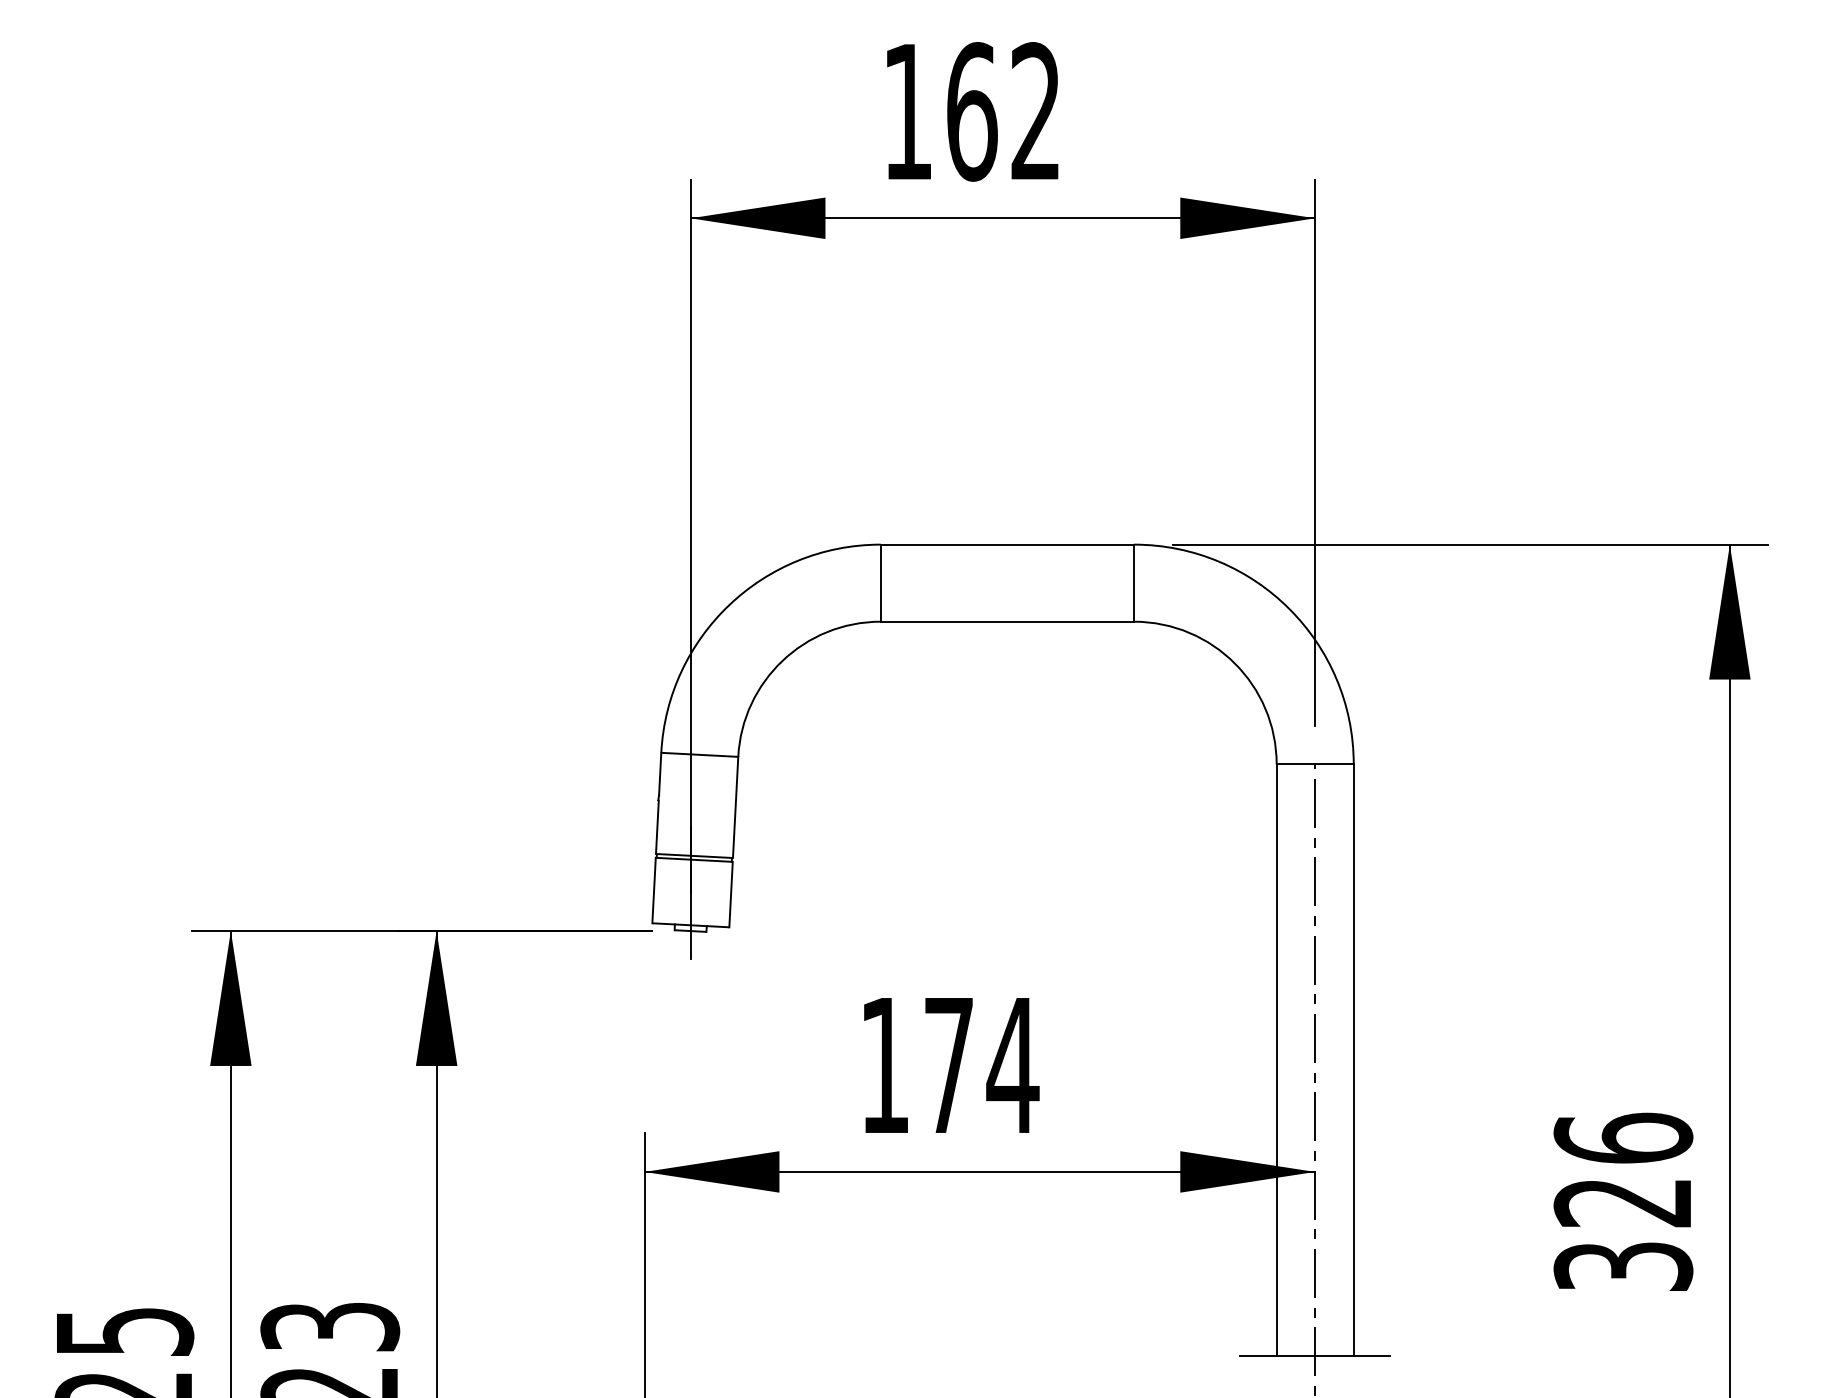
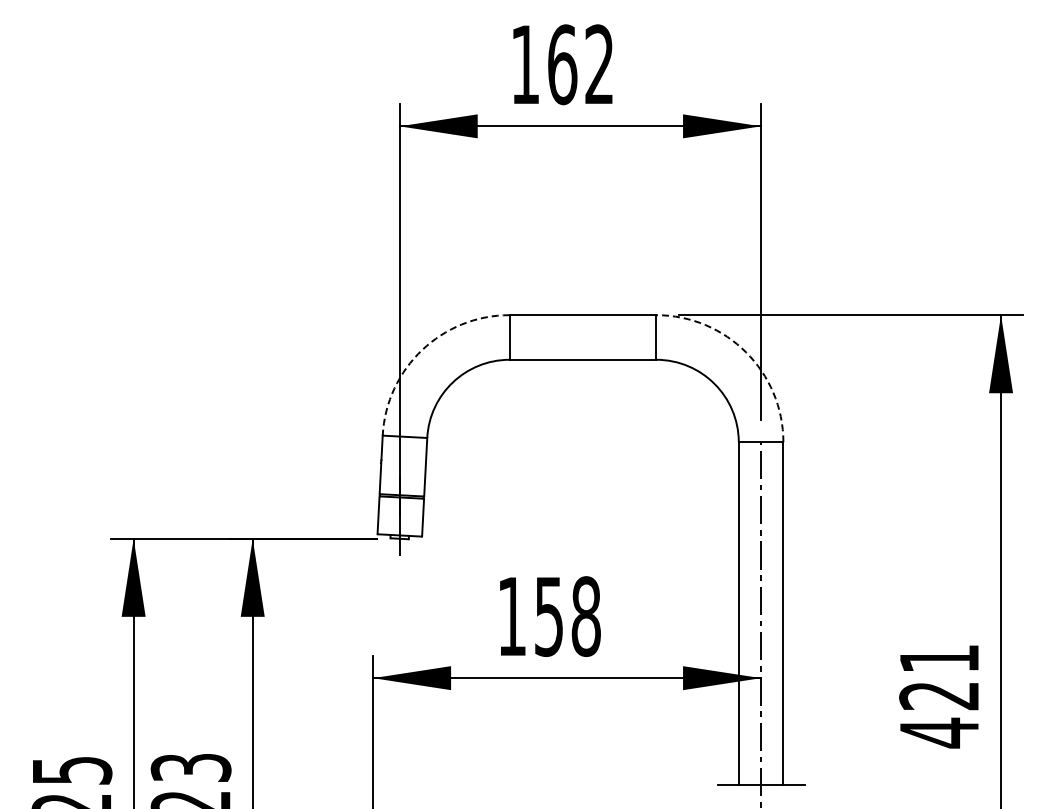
arc: (730, 605) -> (422, 350), solid -> dashed
arc: (1289, 609) -> (746, 352), solid -> dashed
text: (982, 1065) -> (568, 616), 174 -> 158
text: (1623, 1203) -> (939, 696), 326 -> 421

